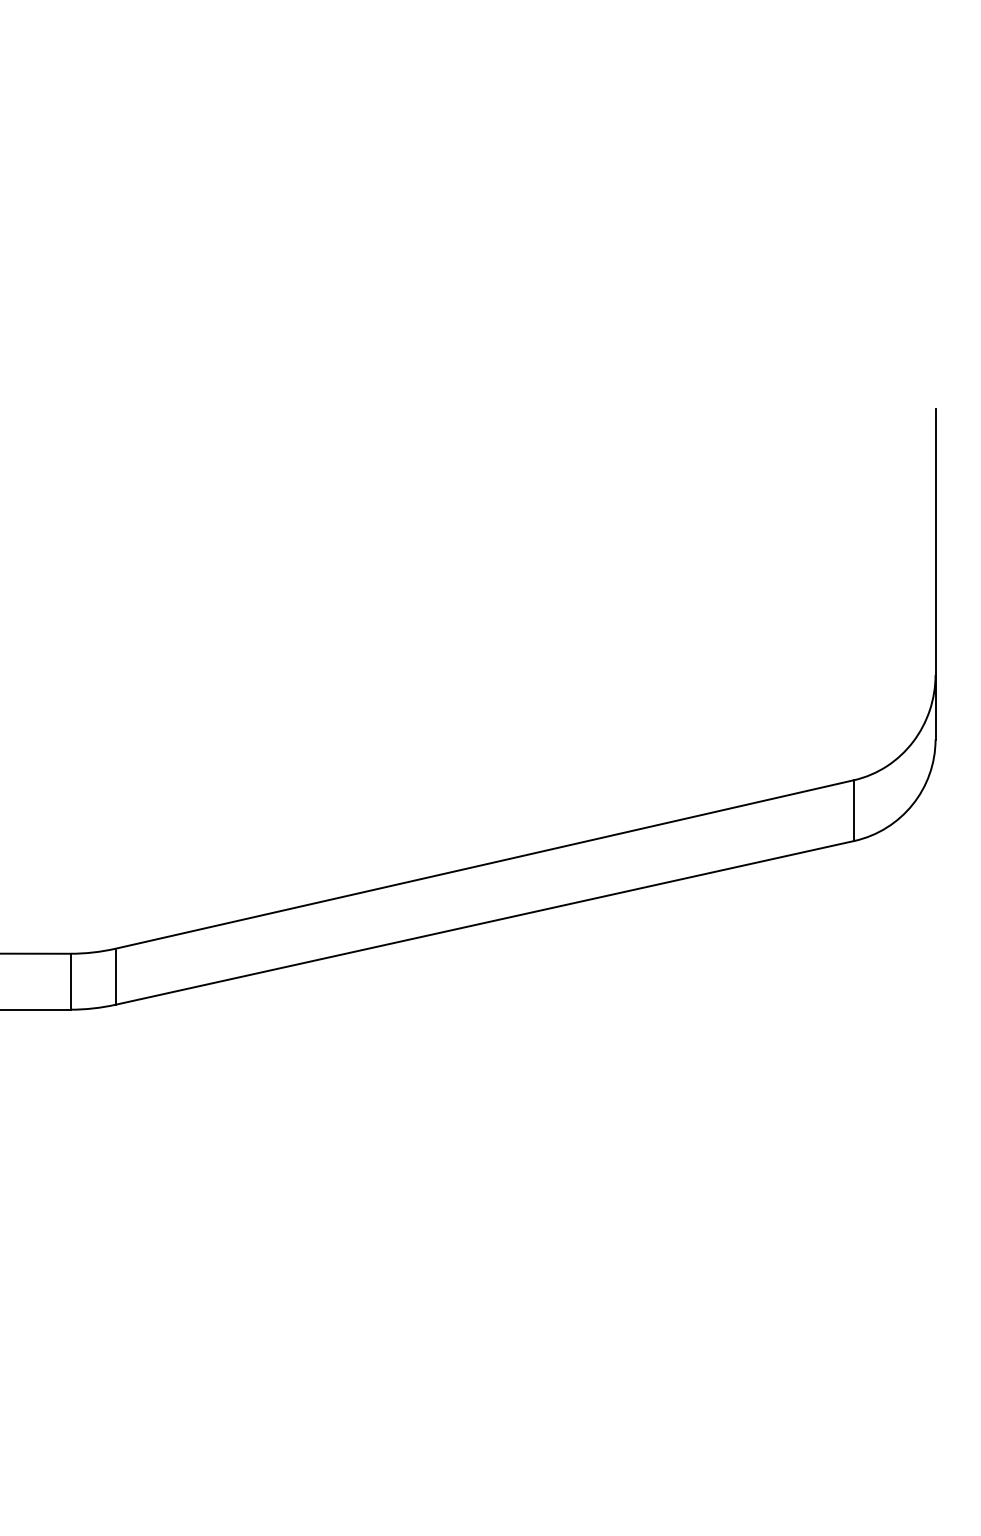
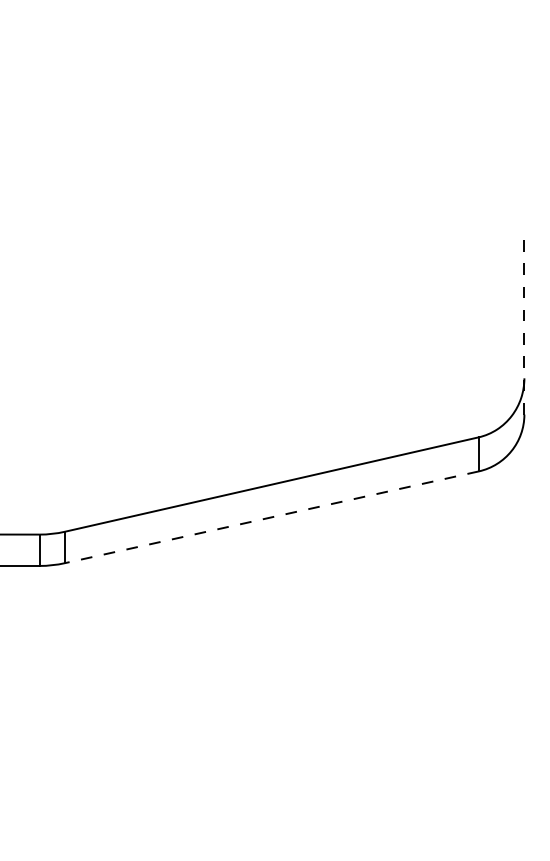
line: (935, 575) -> (524, 322), solid -> dashed
line: (484, 923) -> (271, 517), solid -> dashed

